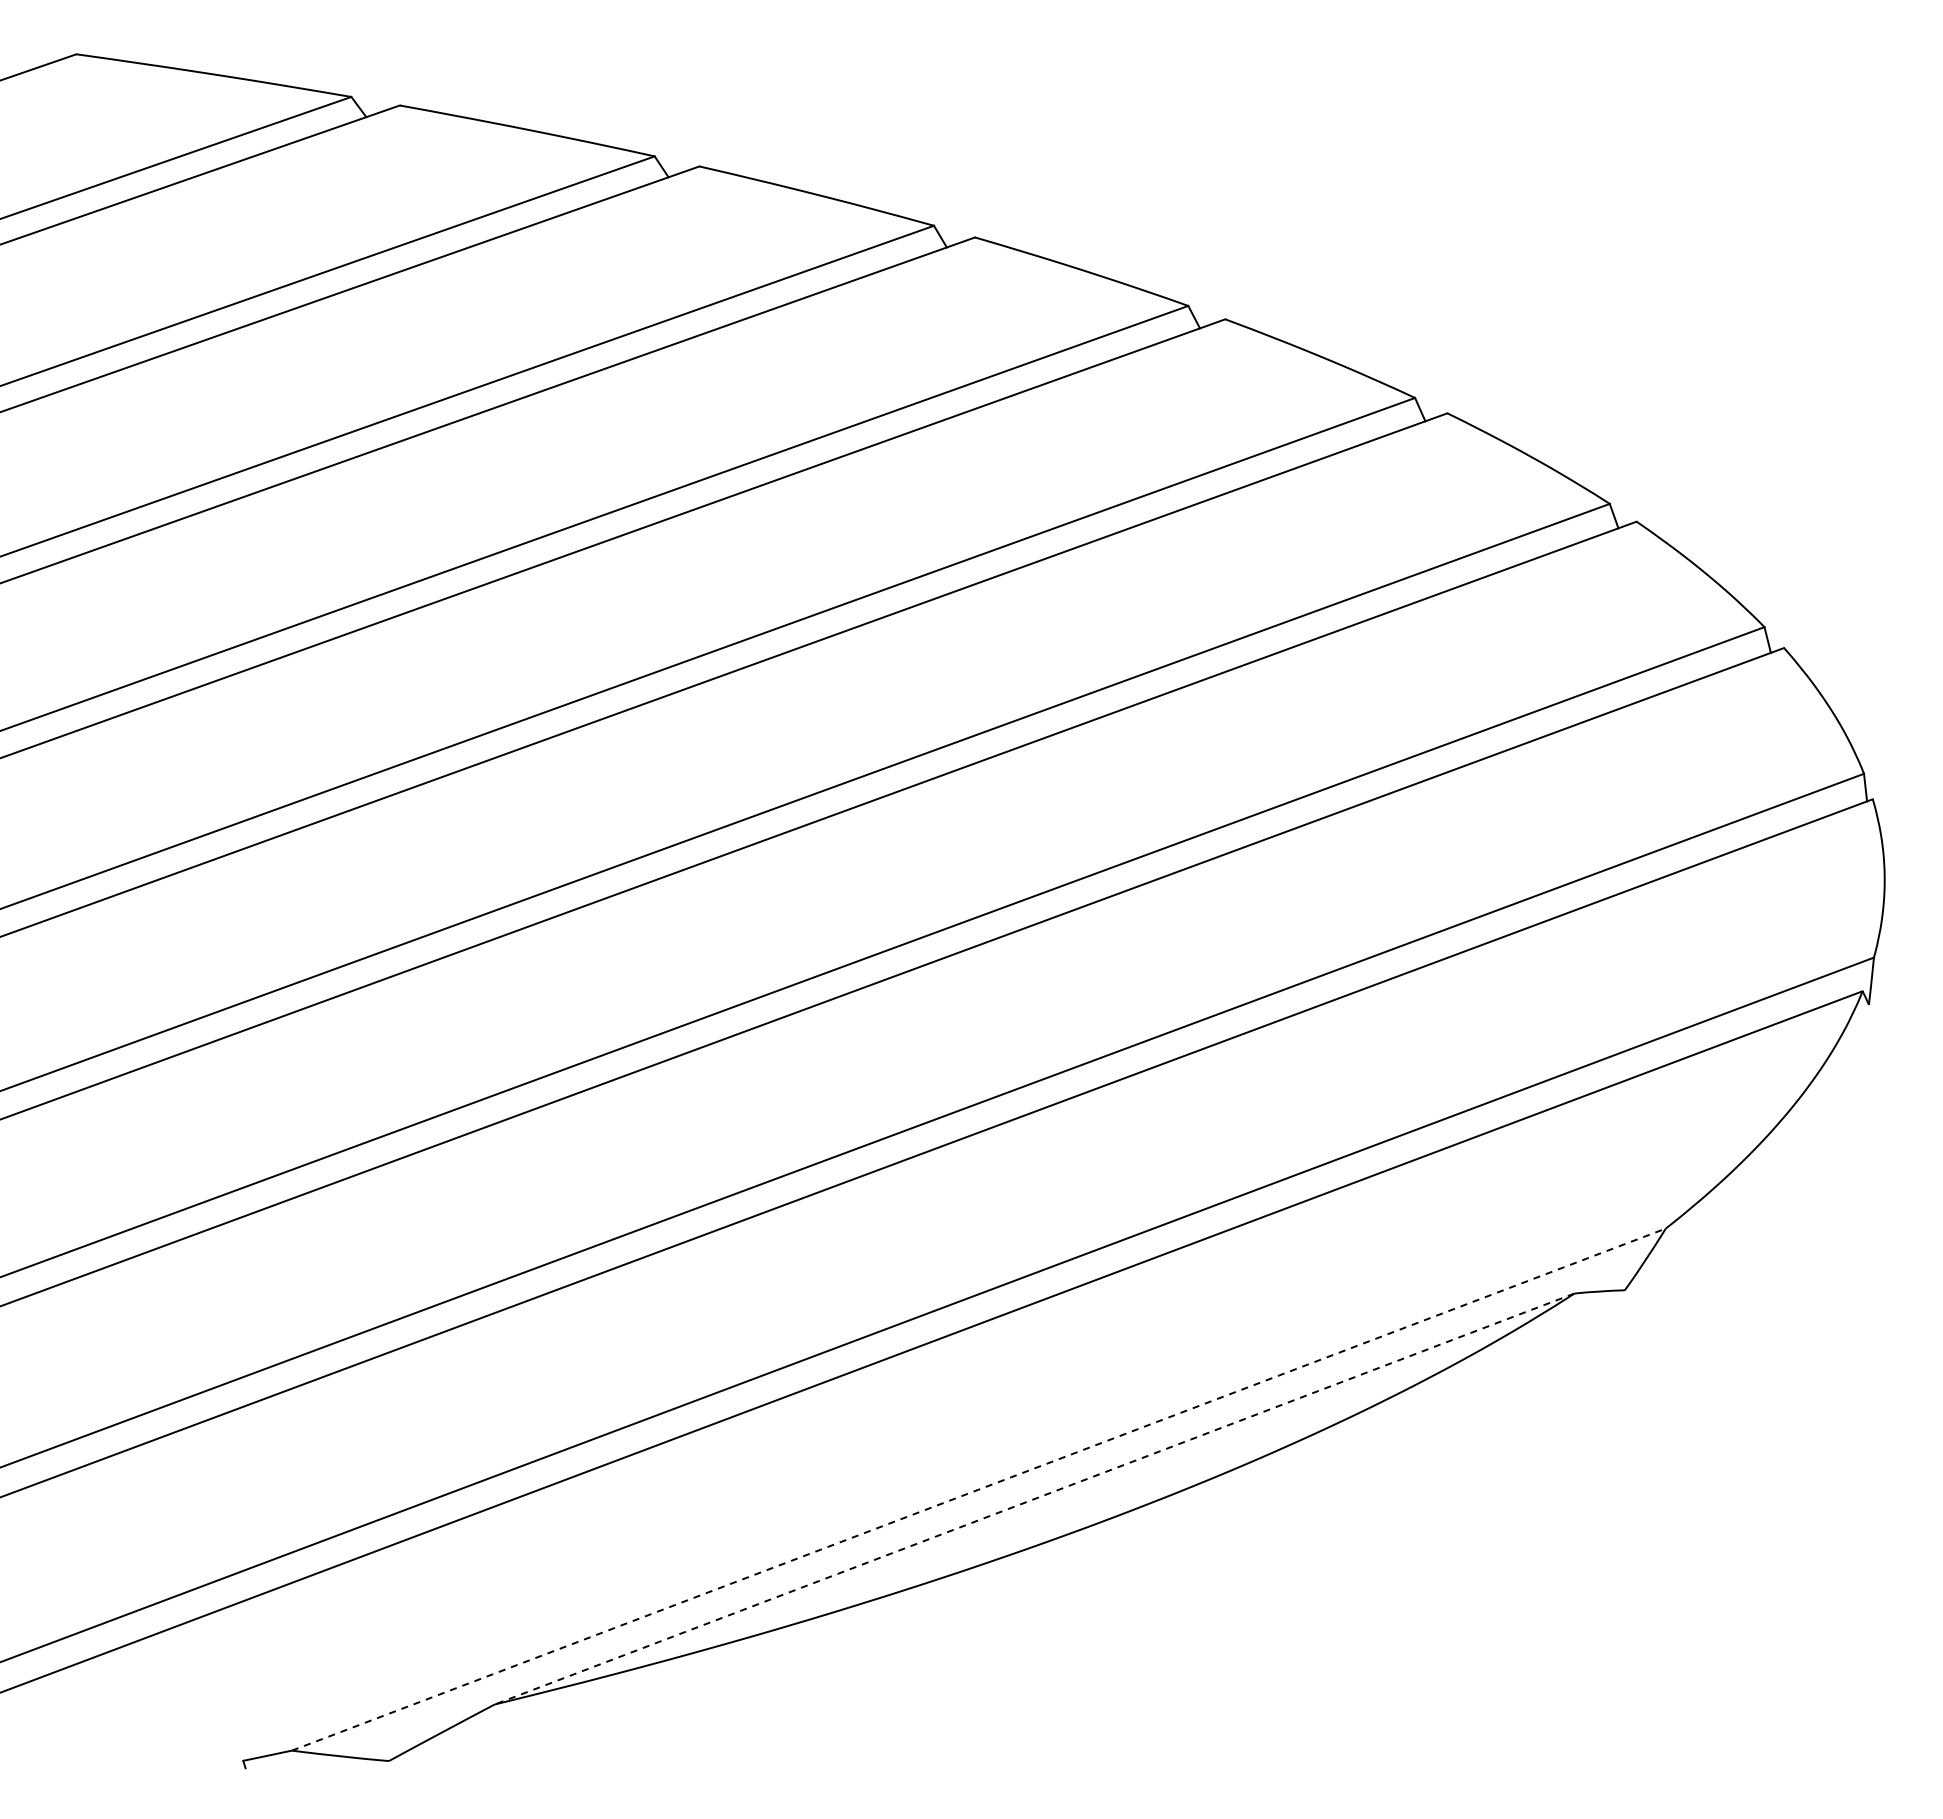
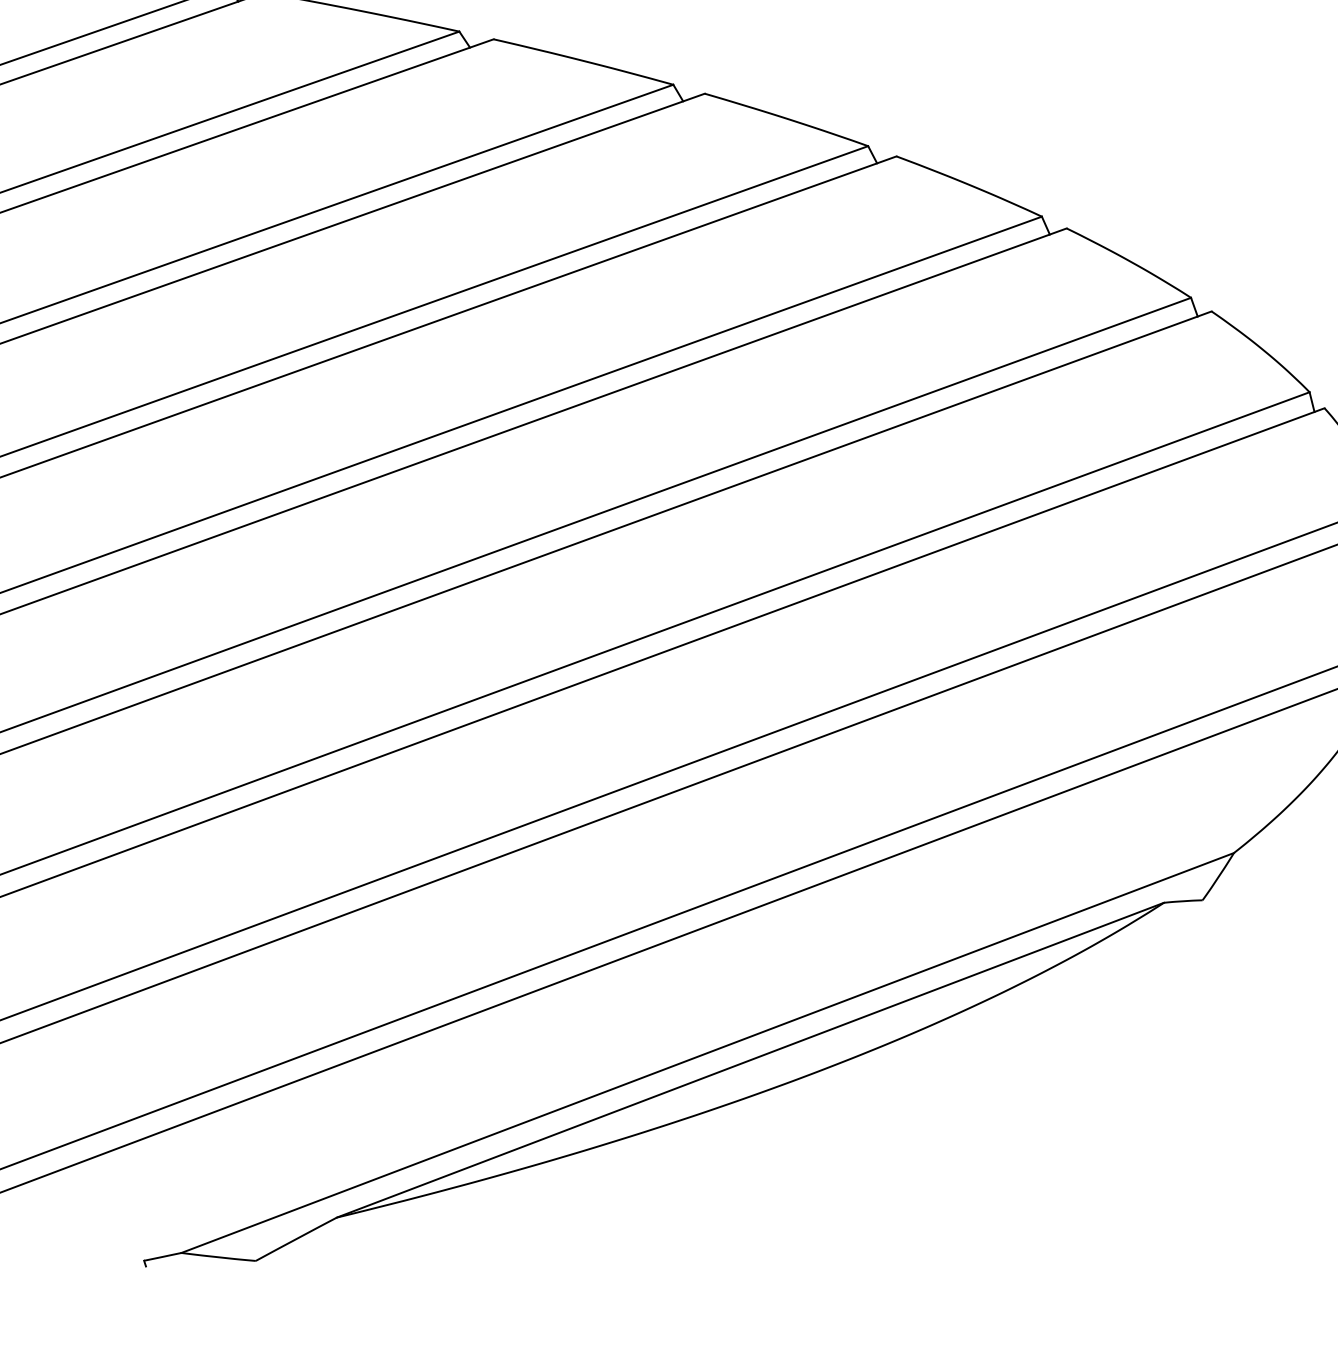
line: (978, 1489) -> (707, 1052), dashed -> solid
line: (1034, 1499) -> (750, 1060), dashed -> solid

